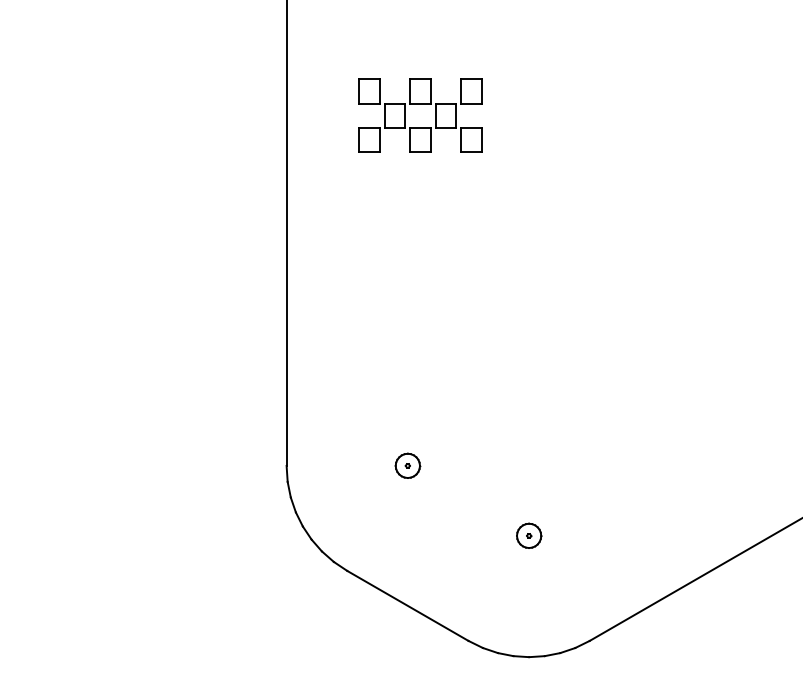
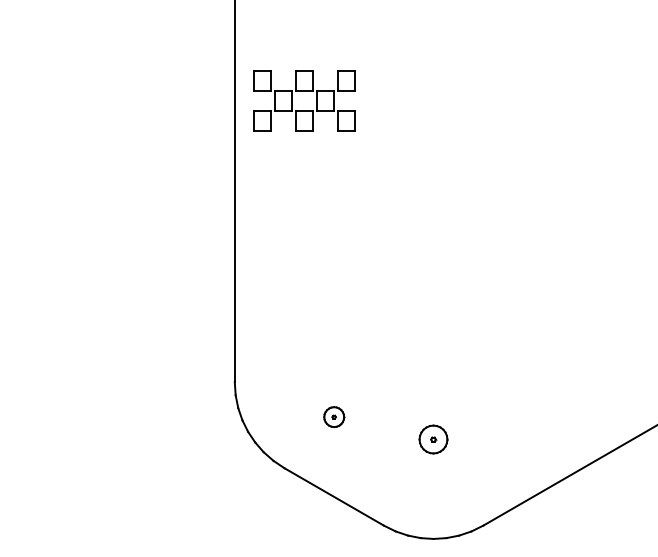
part: (420, 104) -> (304, 91), moved
part: (408, 465) -> (334, 416), moved
part: (528, 535) -> (433, 439), size x1.4

